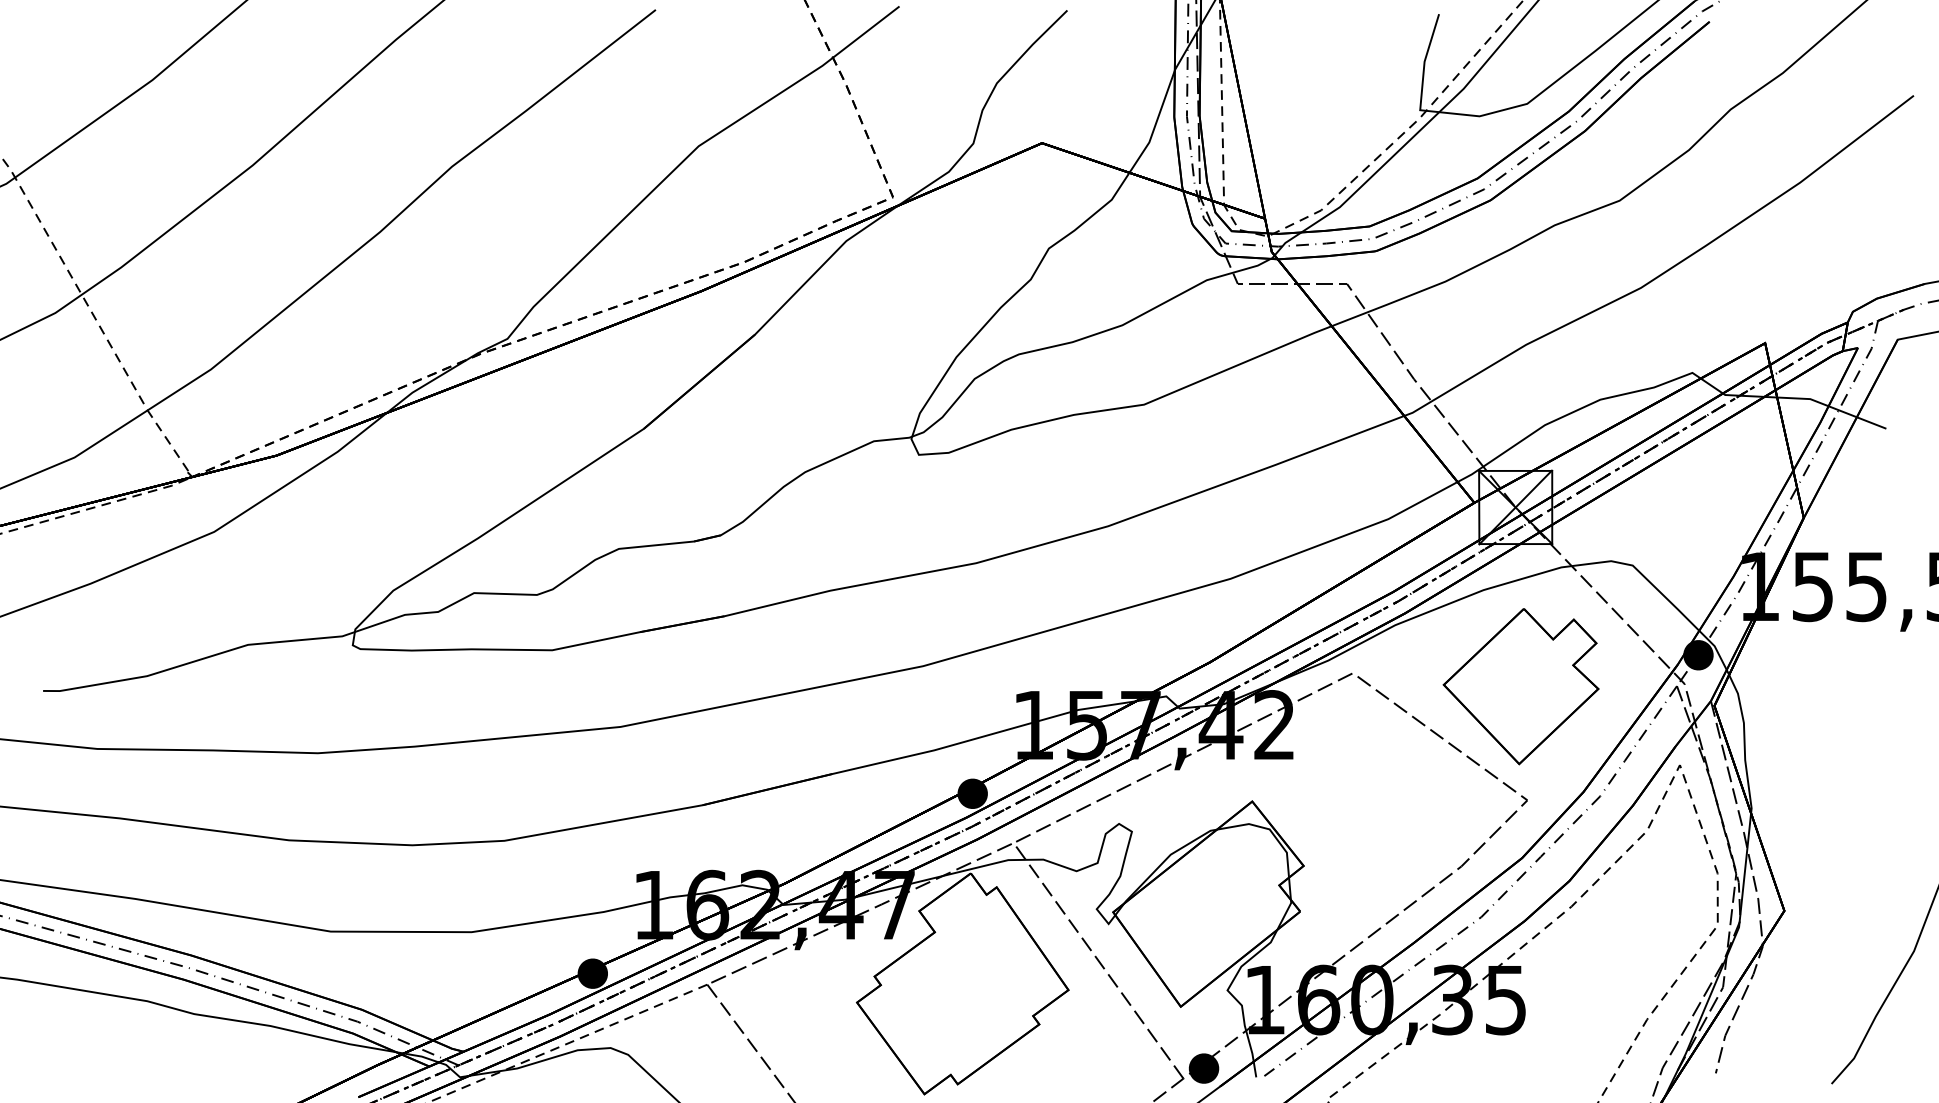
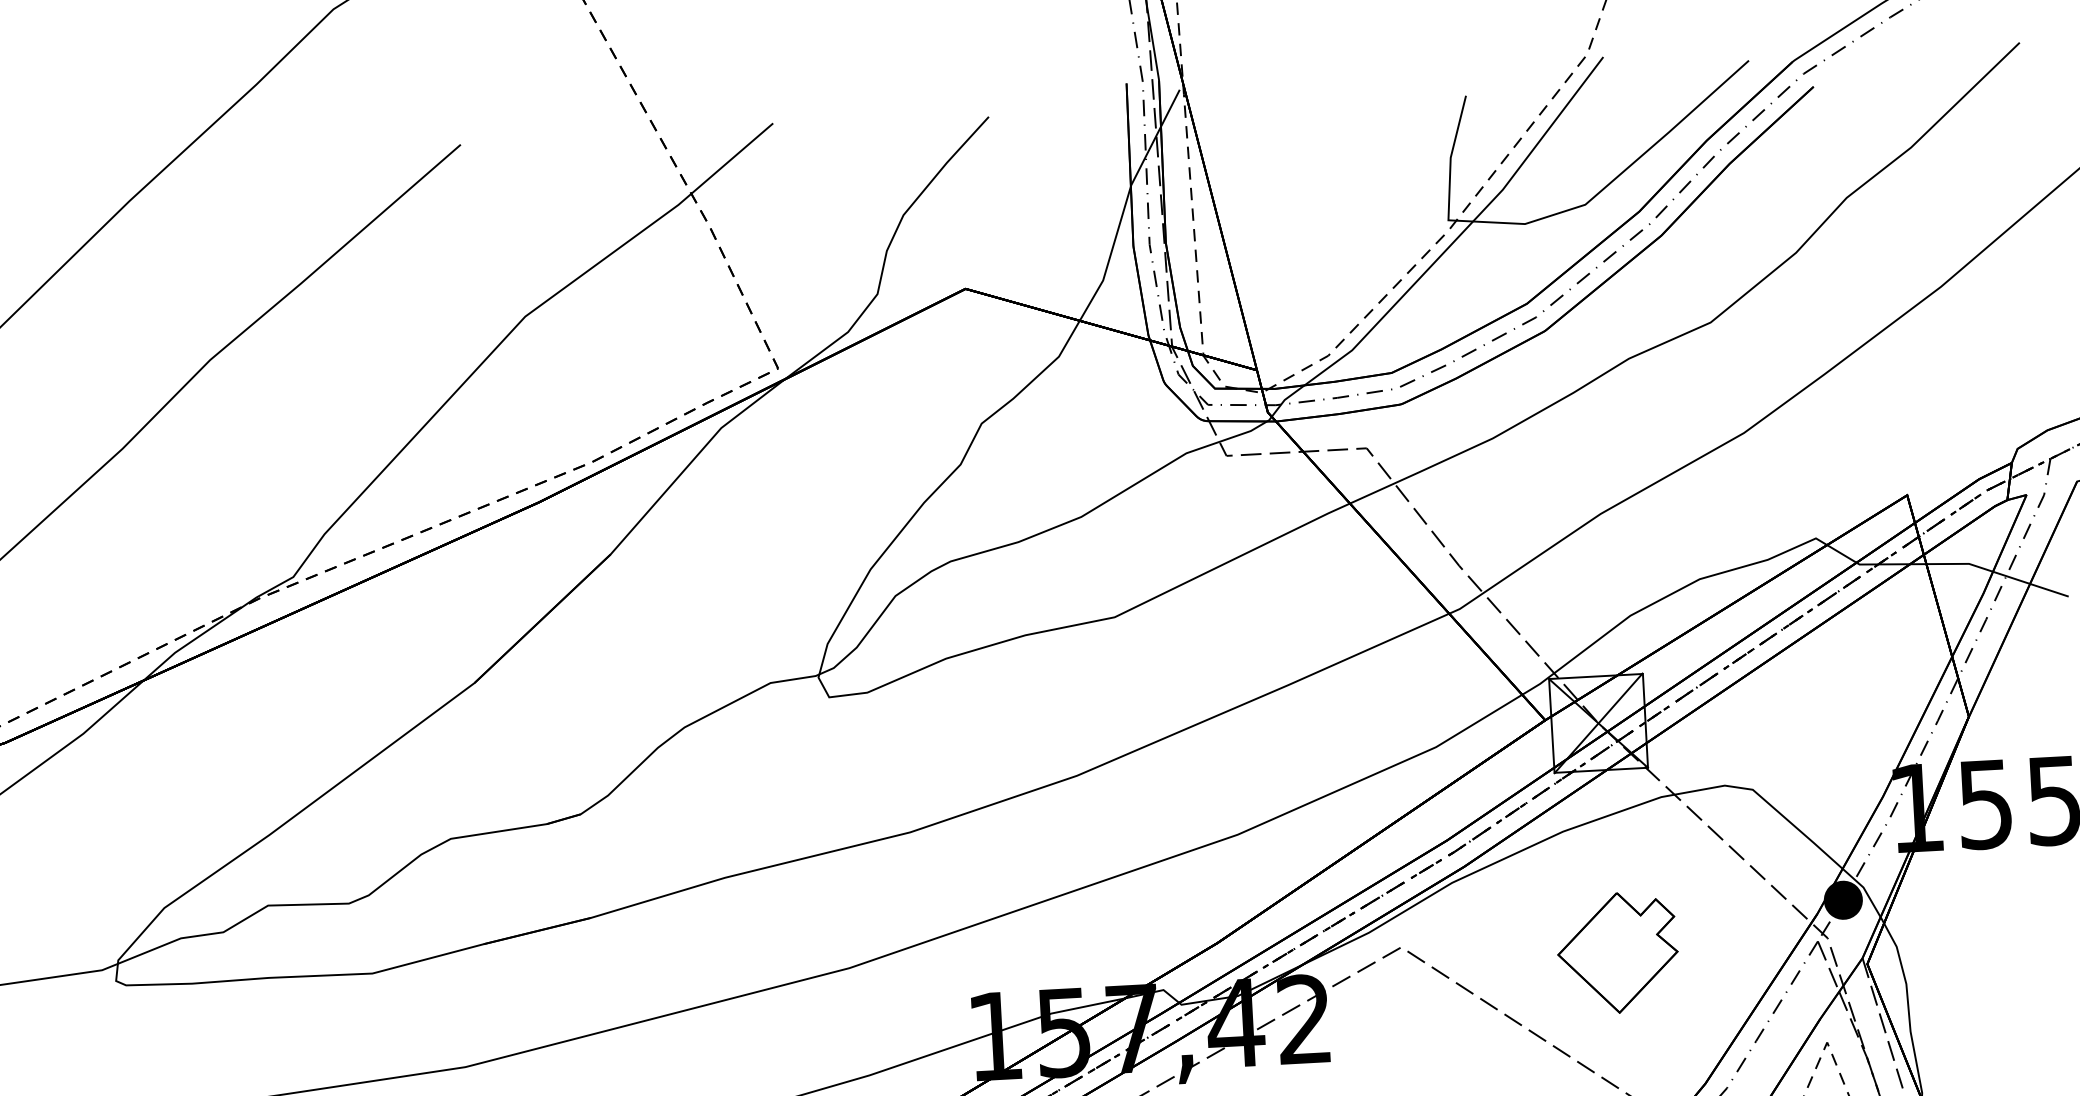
part: (1520, 686) -> (1617, 952), size x0.6

